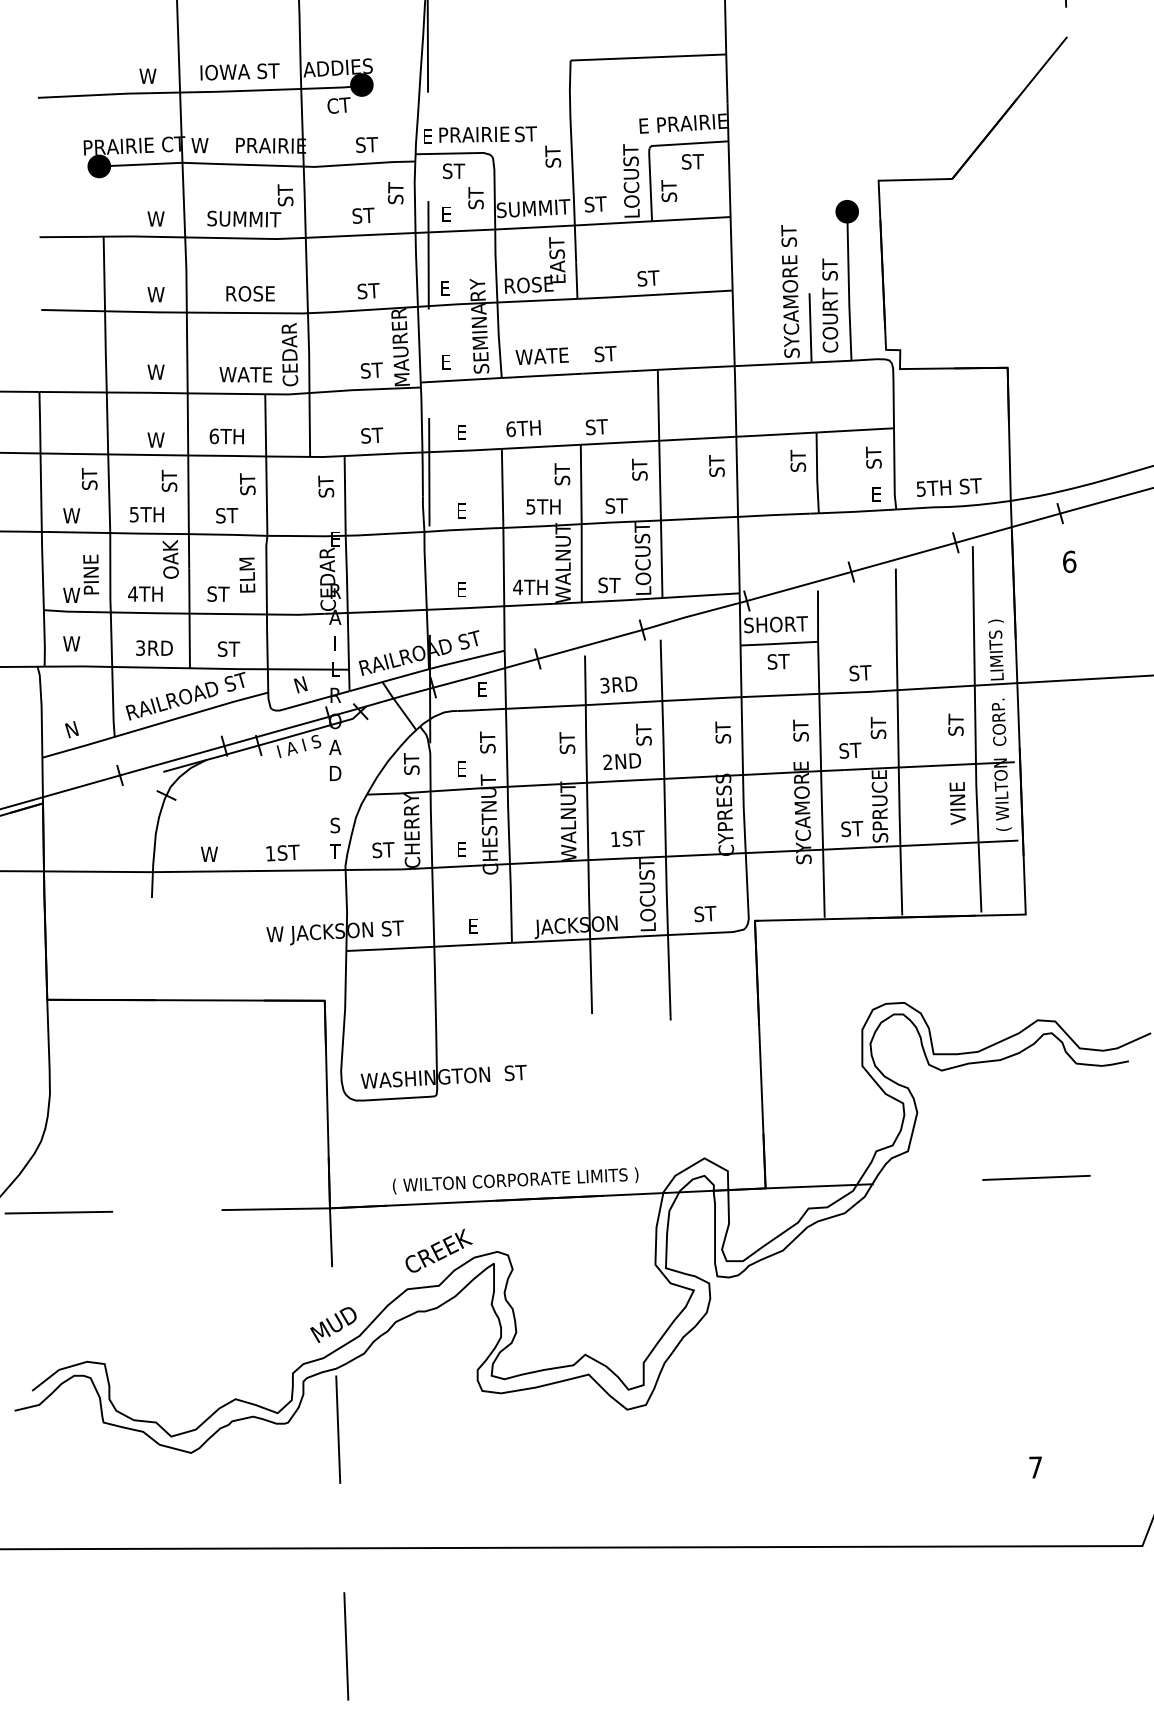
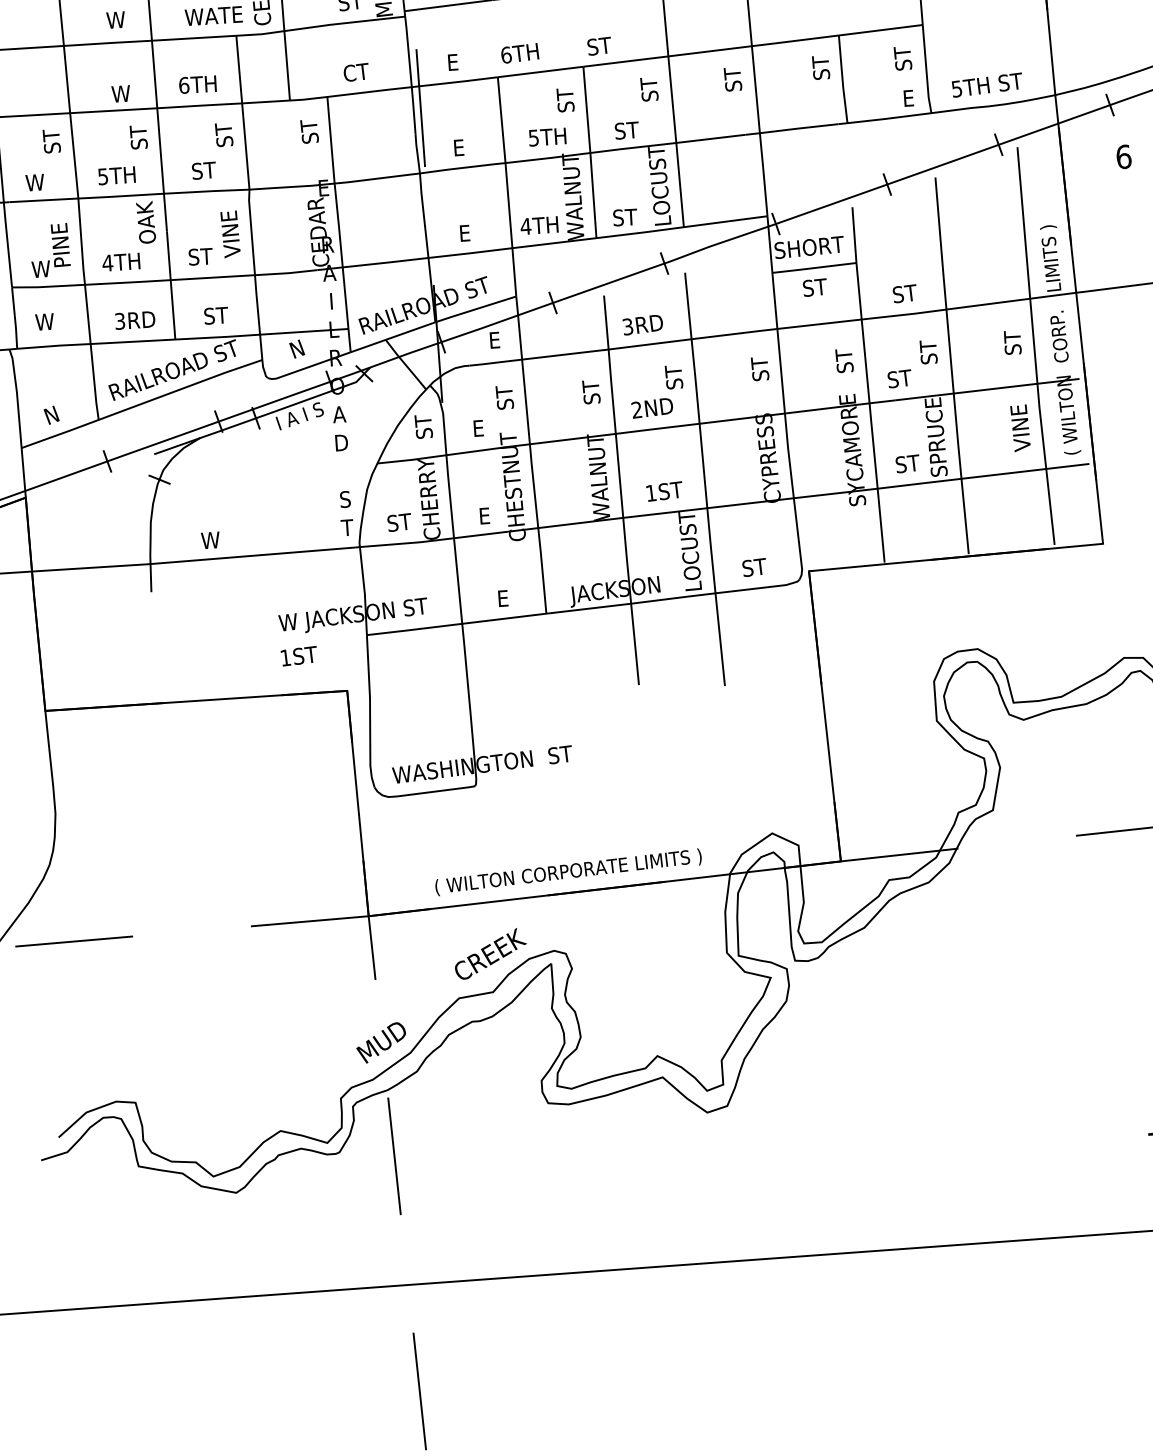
text: (372, 435) -> (356, 72), ST -> CT
text: (247, 575) -> (230, 234), ELM -> VINE
text: (282, 852) -> (298, 655), moved

